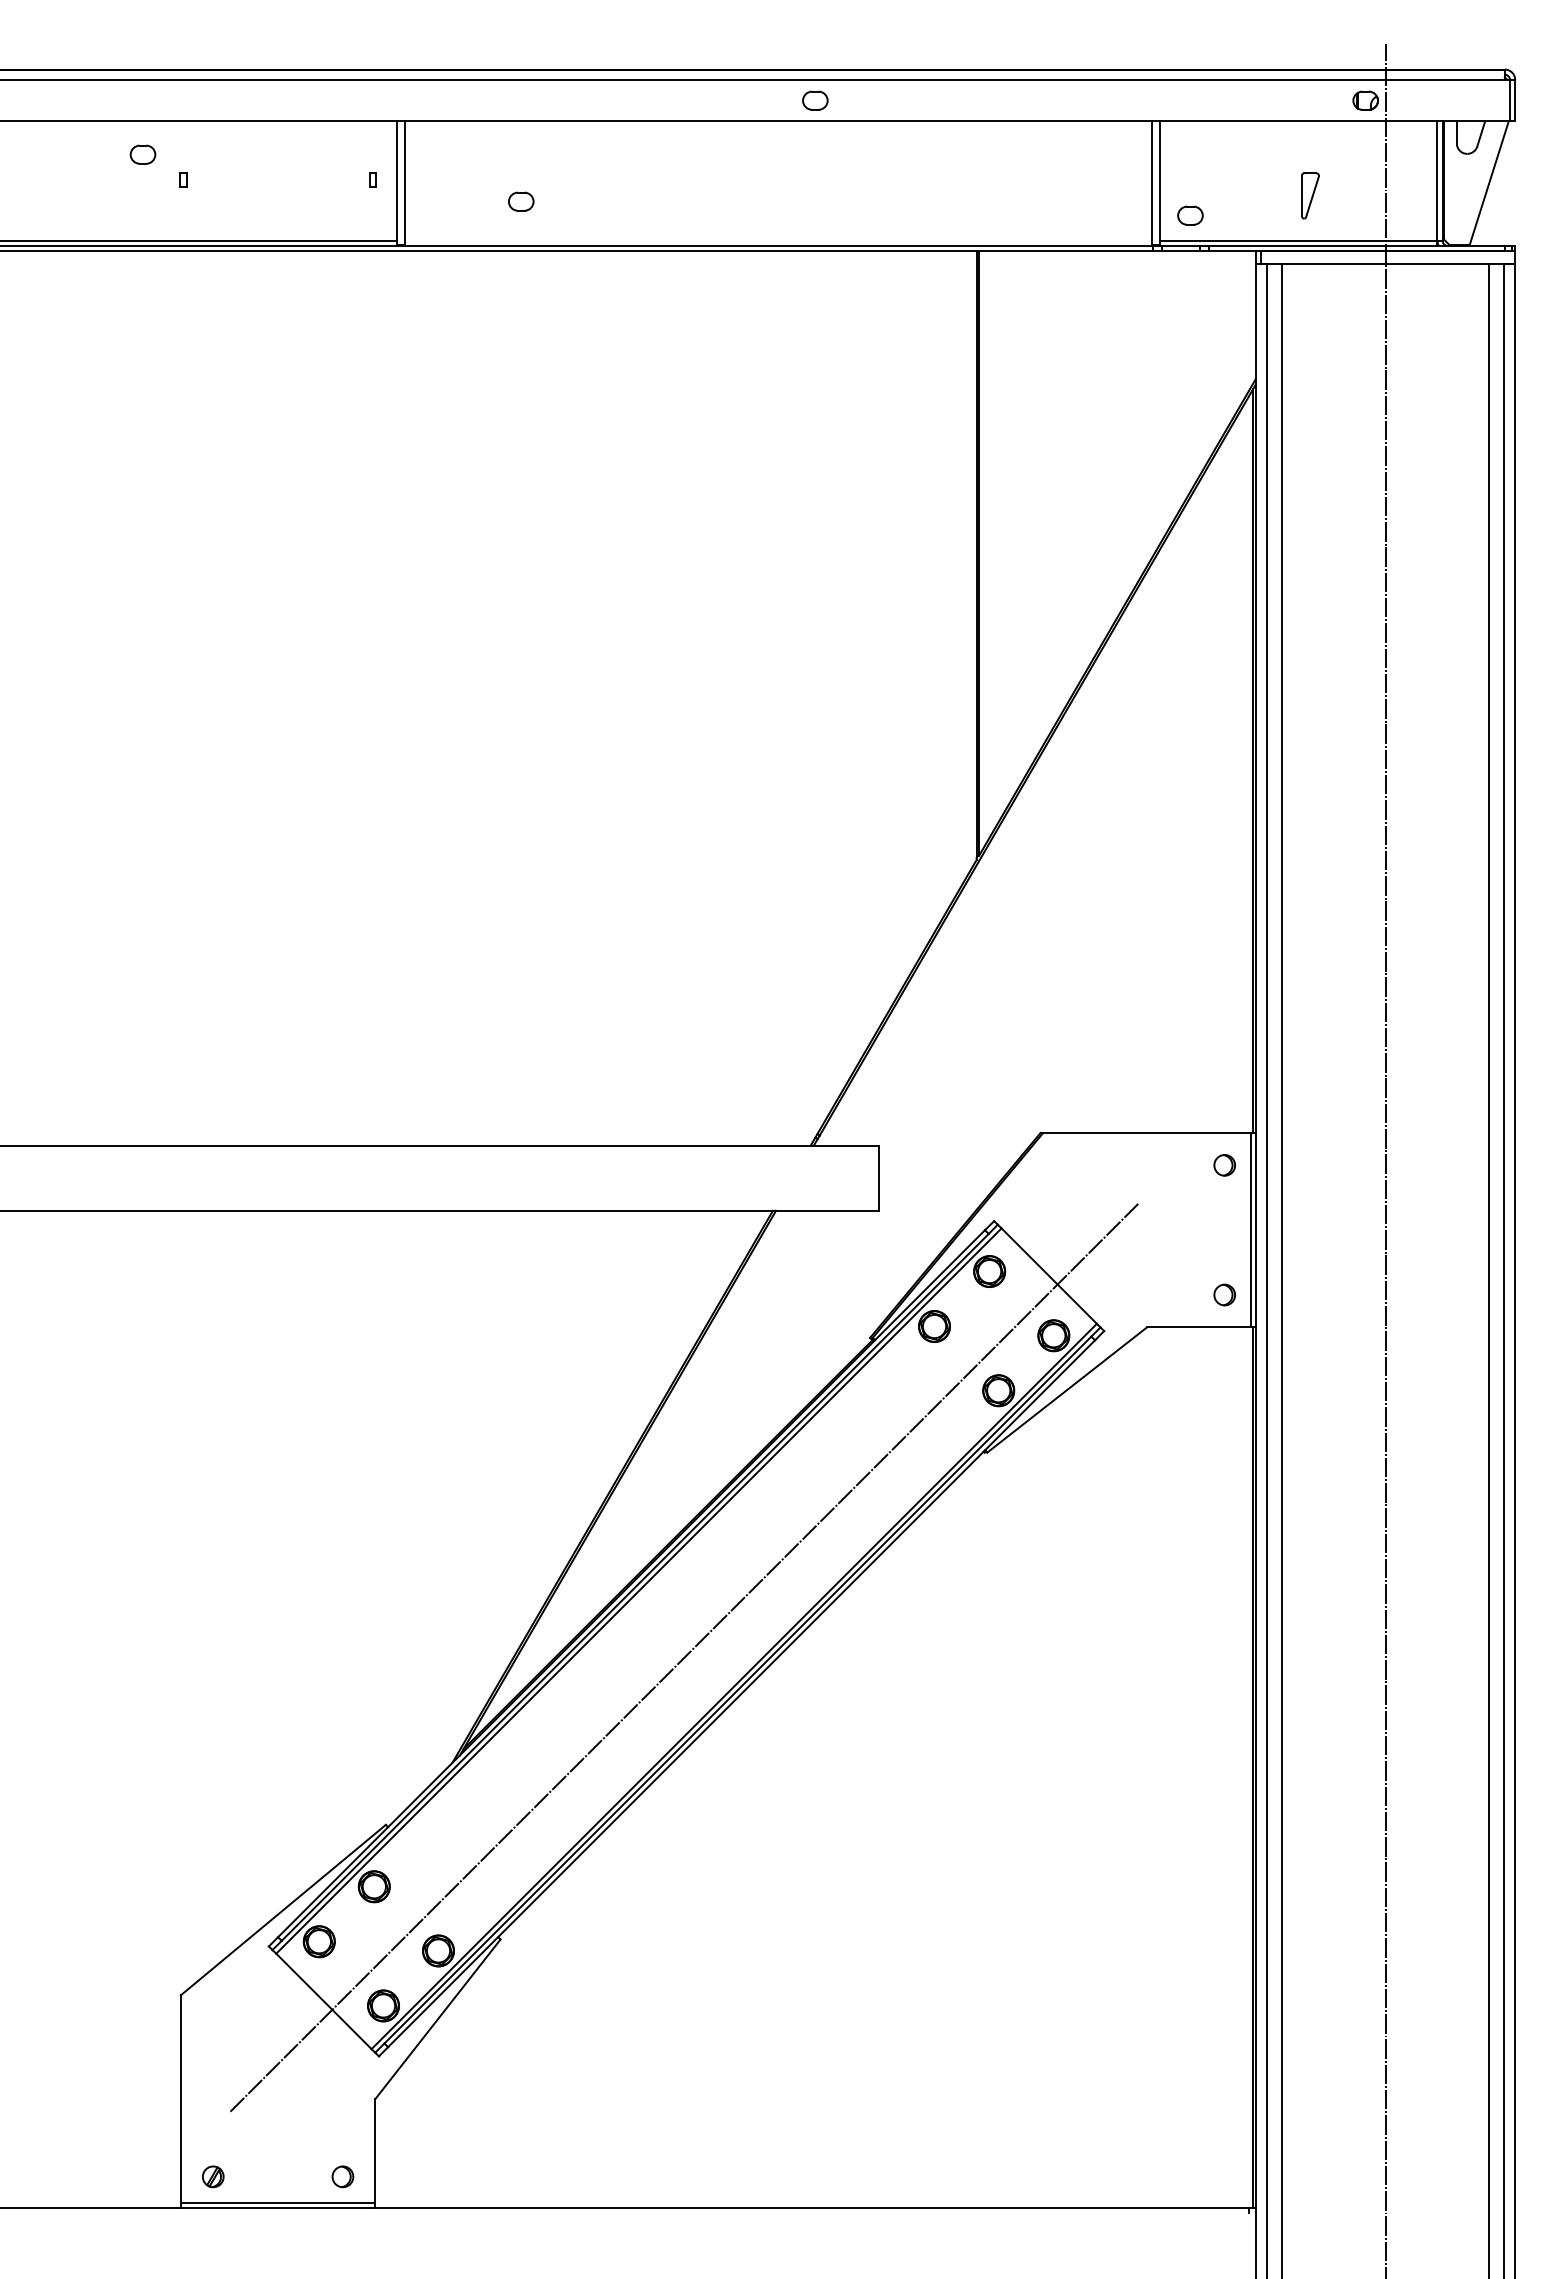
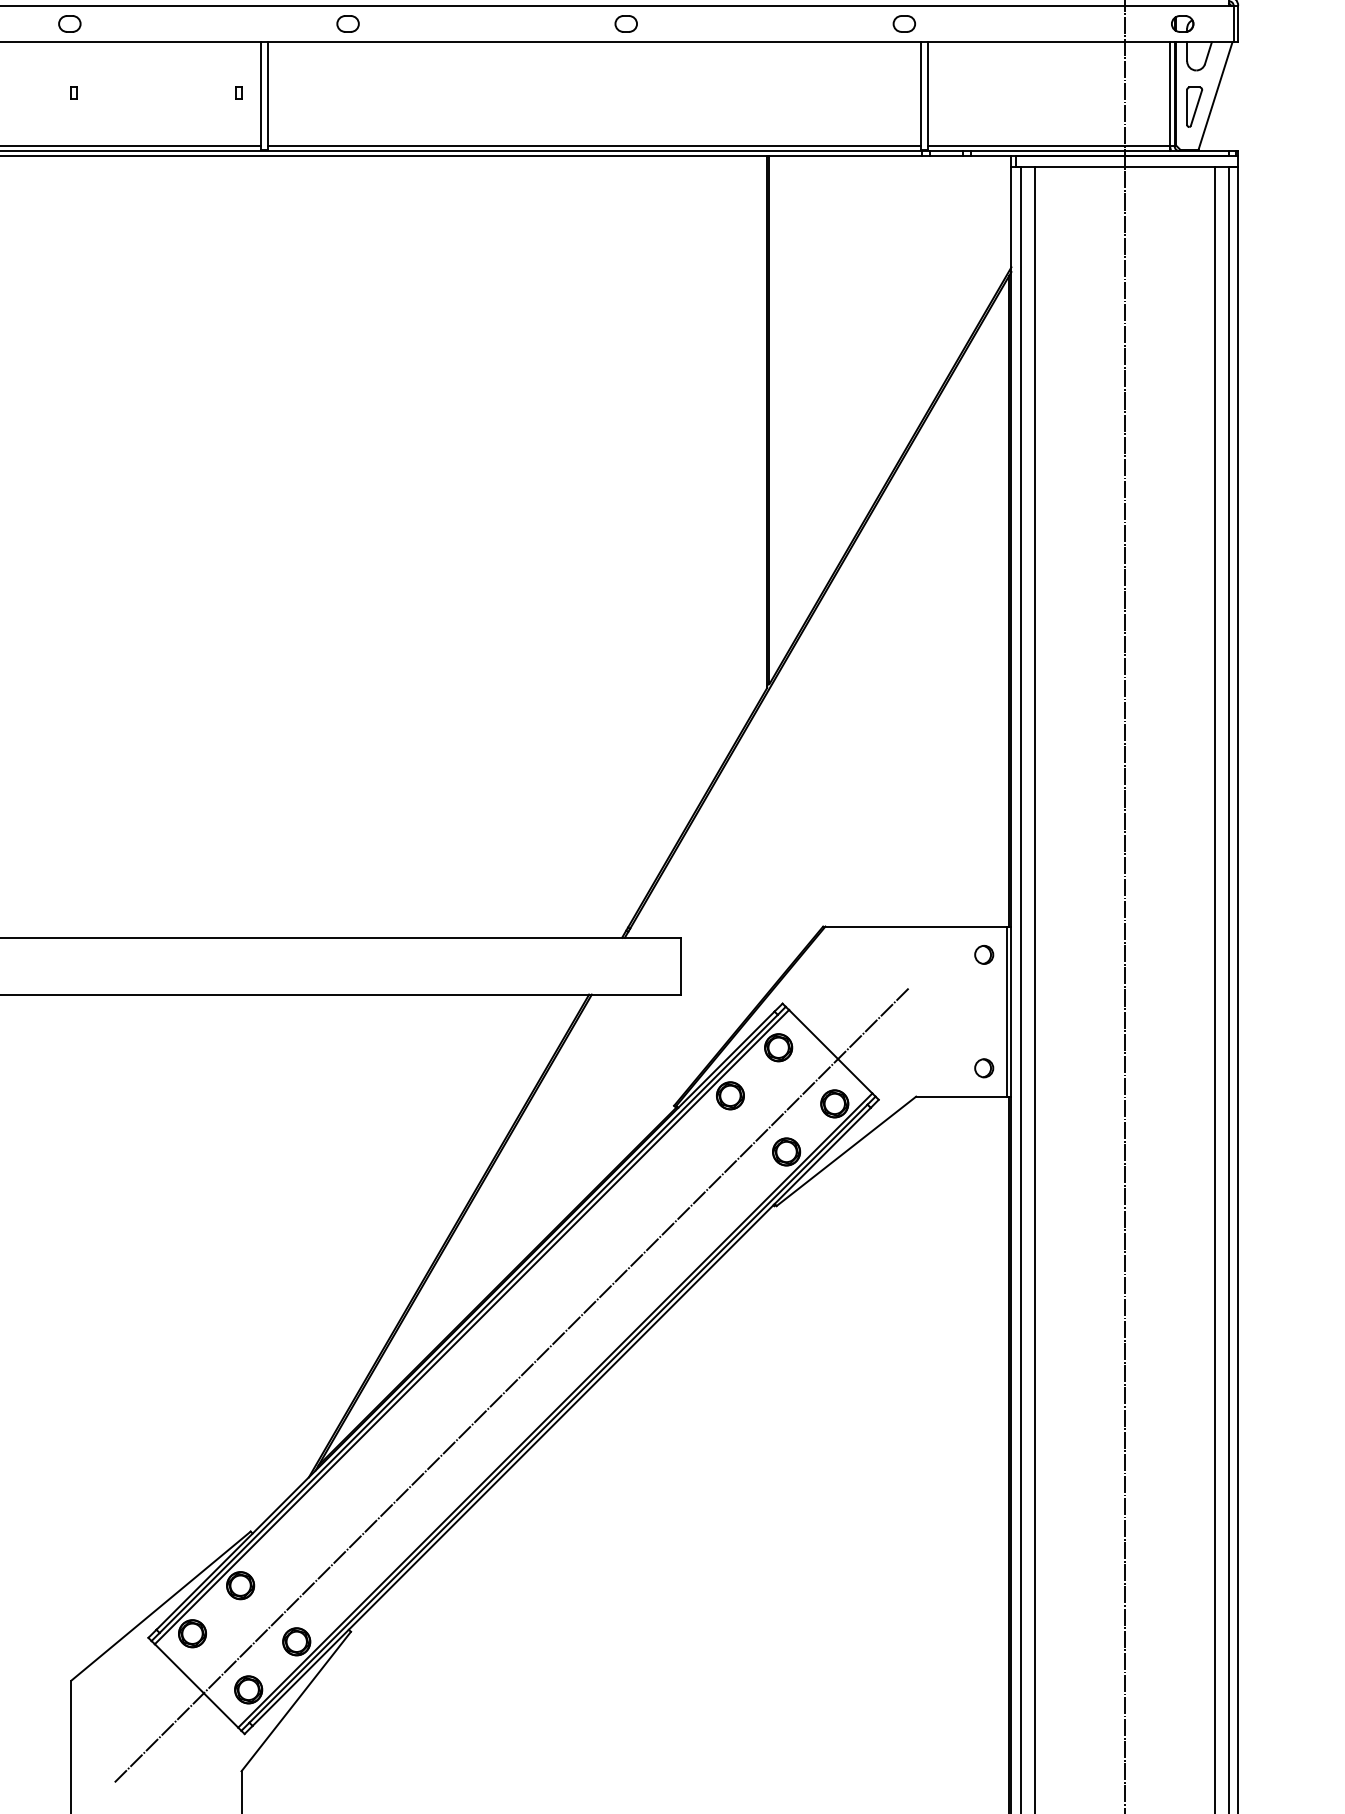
part: (1365, 100) -> (1182, 23), moved
part: (142, 154) -> (69, 23), moved
part: (1310, 195) -> (1194, 106), moved
part: (521, 201) -> (348, 23), moved
part: (1190, 215) -> (904, 23), moved
line: (778, 240) -> (594, 146), added

